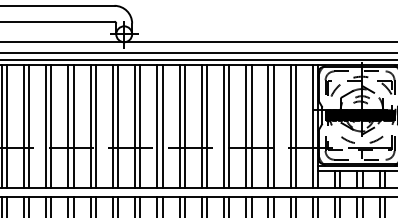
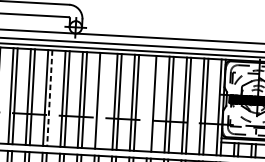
line: (162, 126) -> (101, 100), removed
line: (223, 126) -> (149, 103), removed
line: (95, 127) -> (49, 98), solid -> dashed

